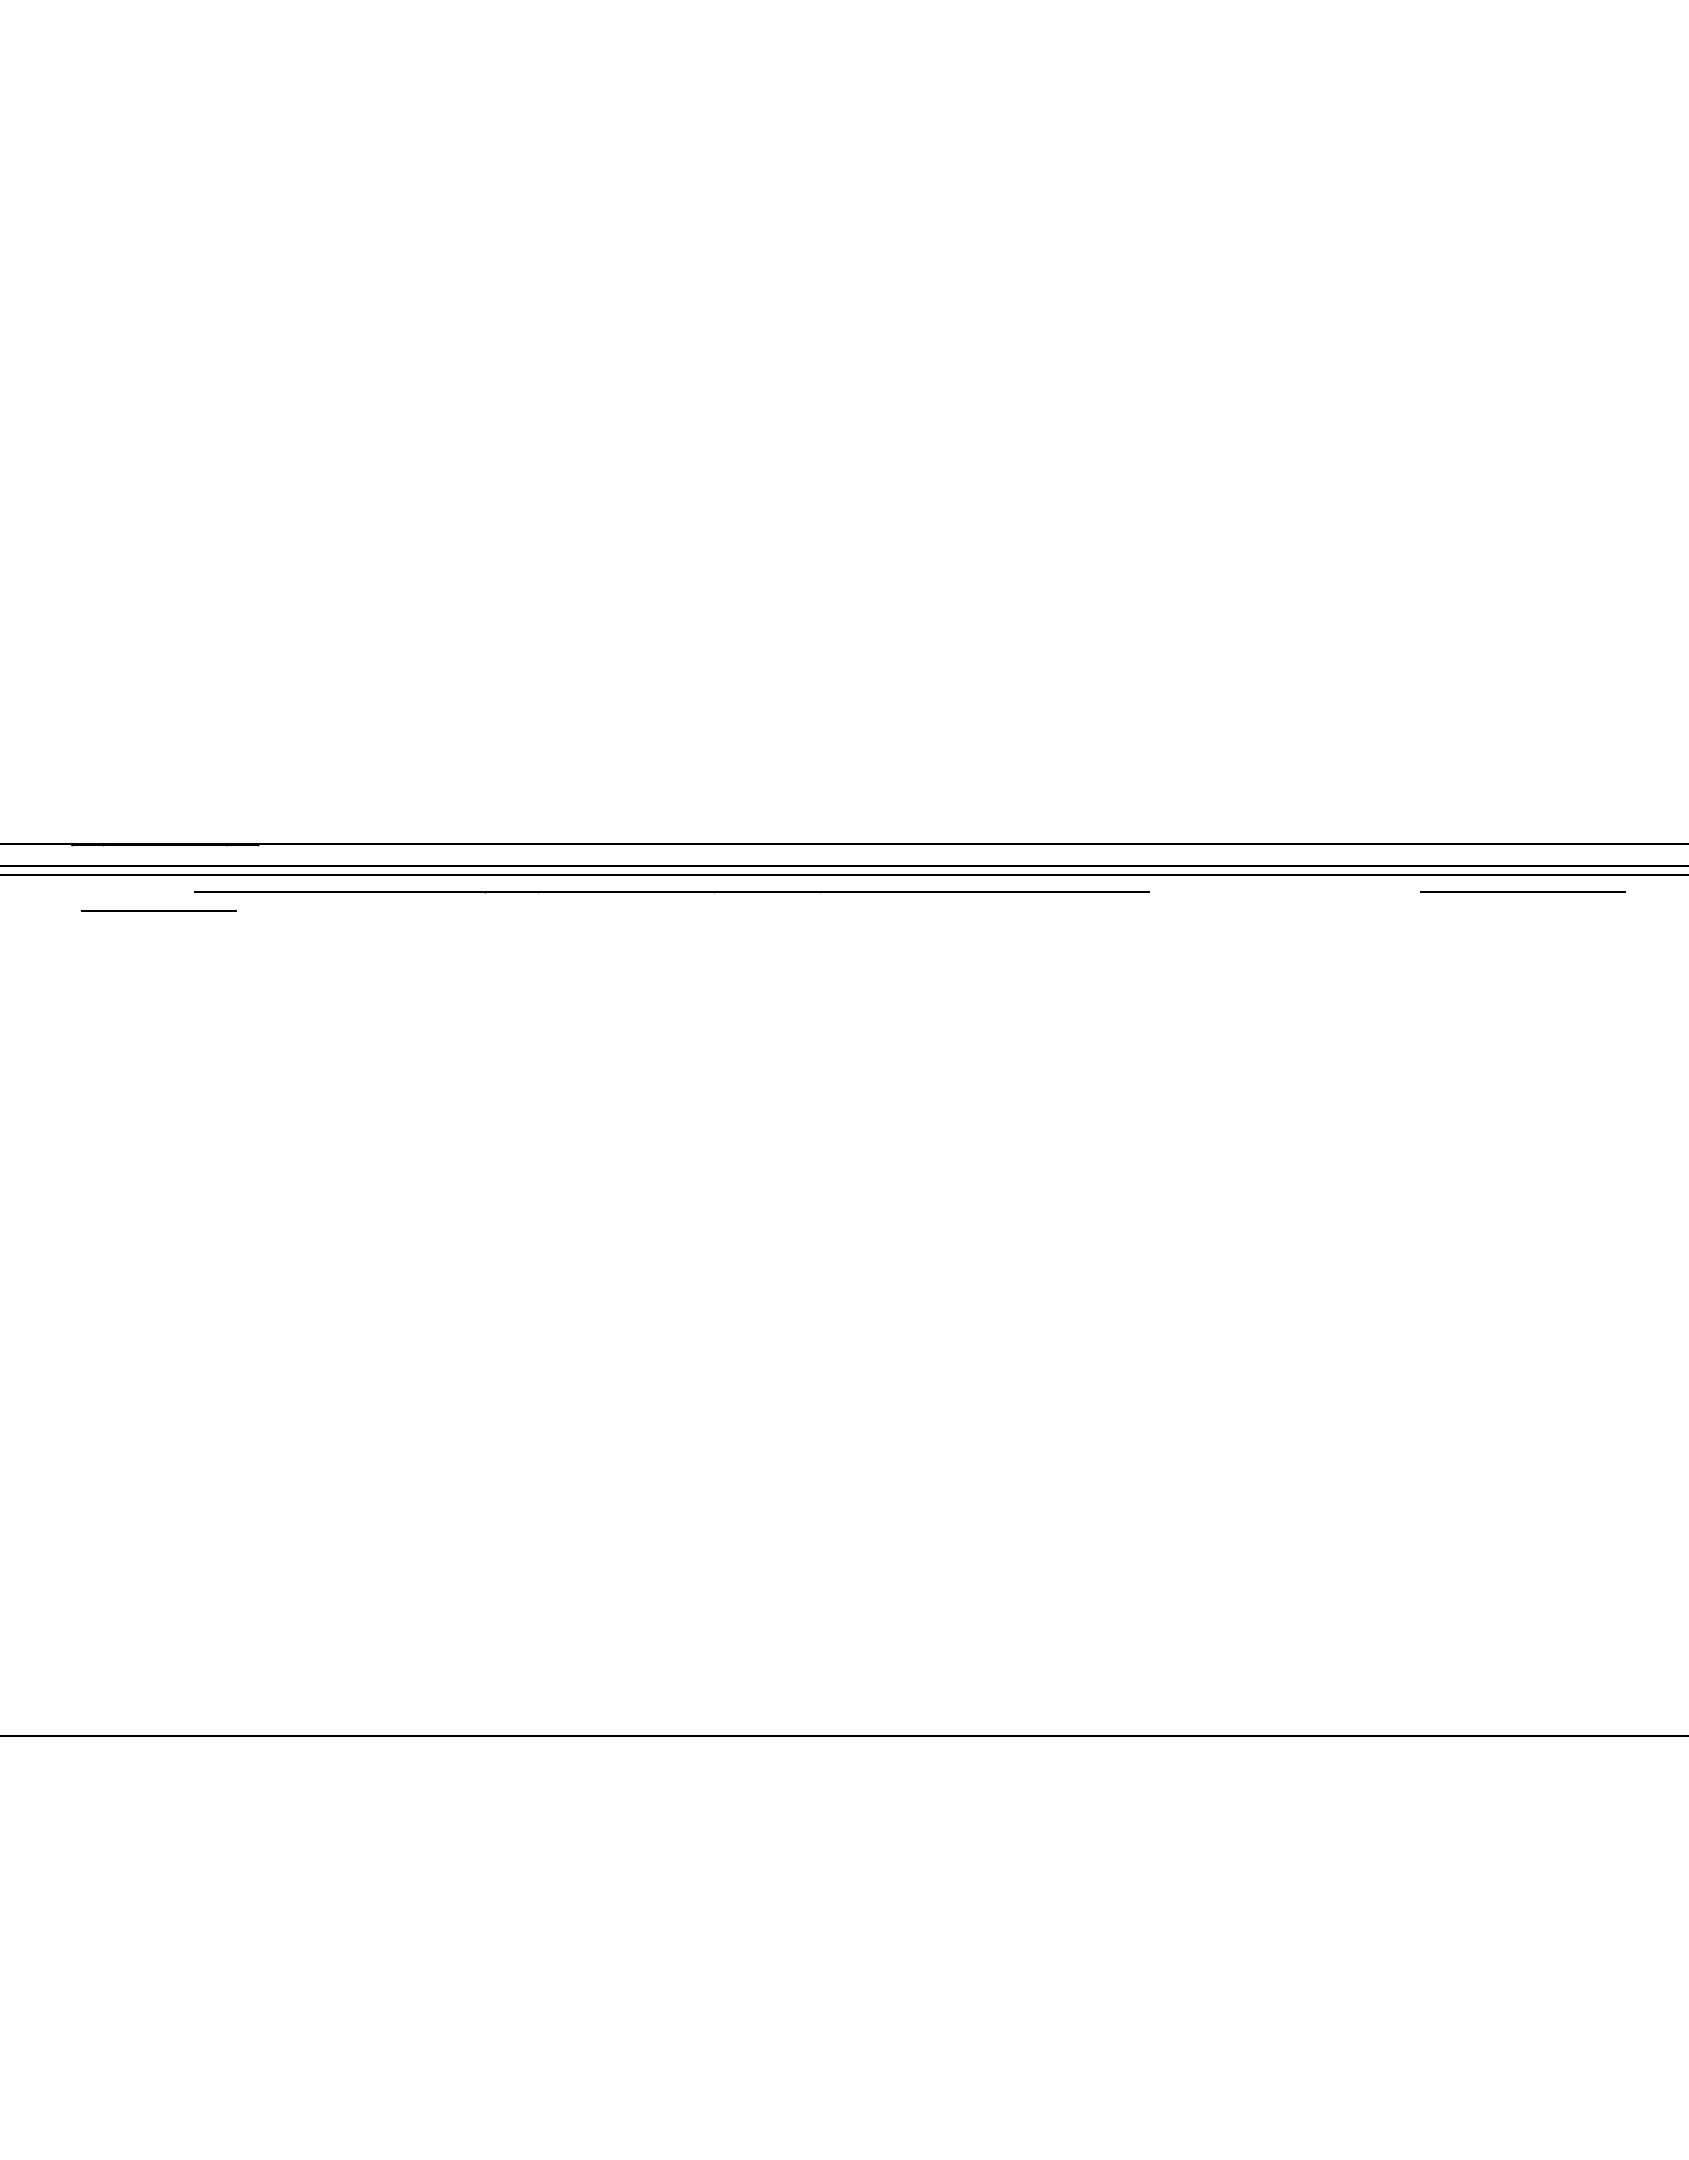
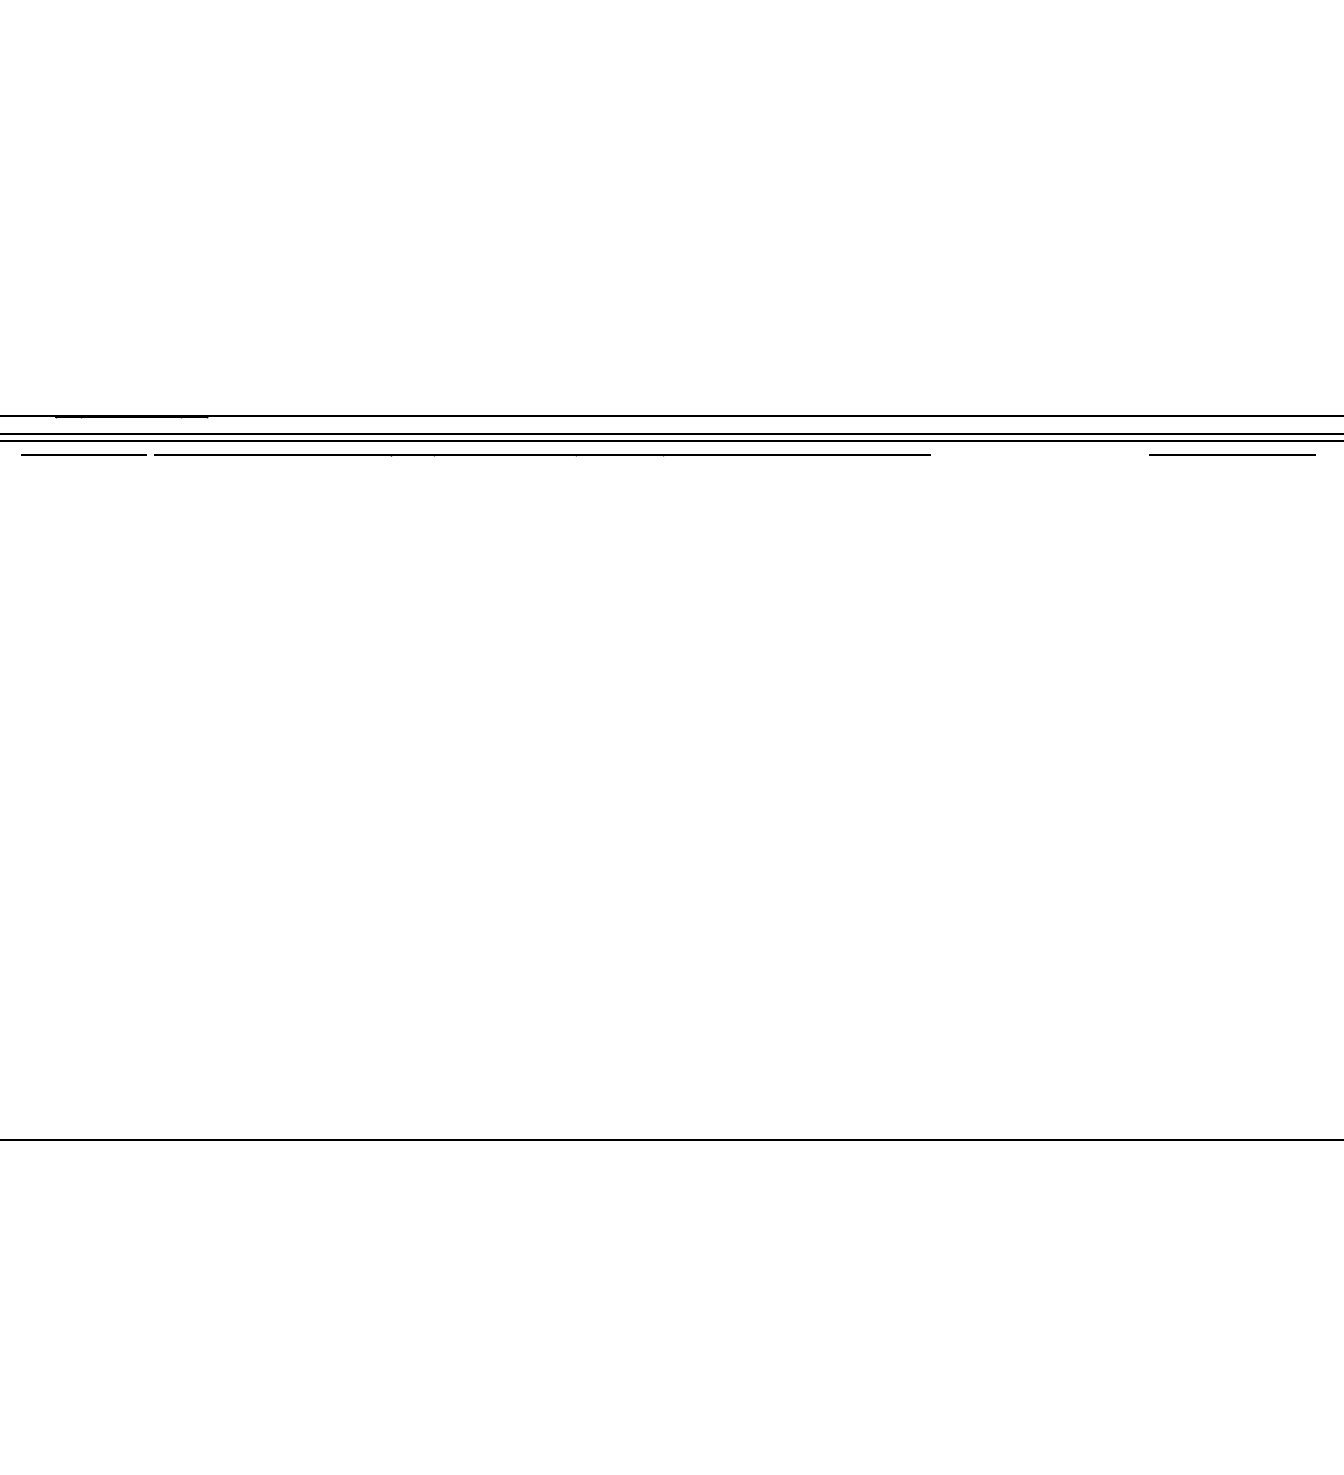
line: (158, 910) -> (83, 454), moved

